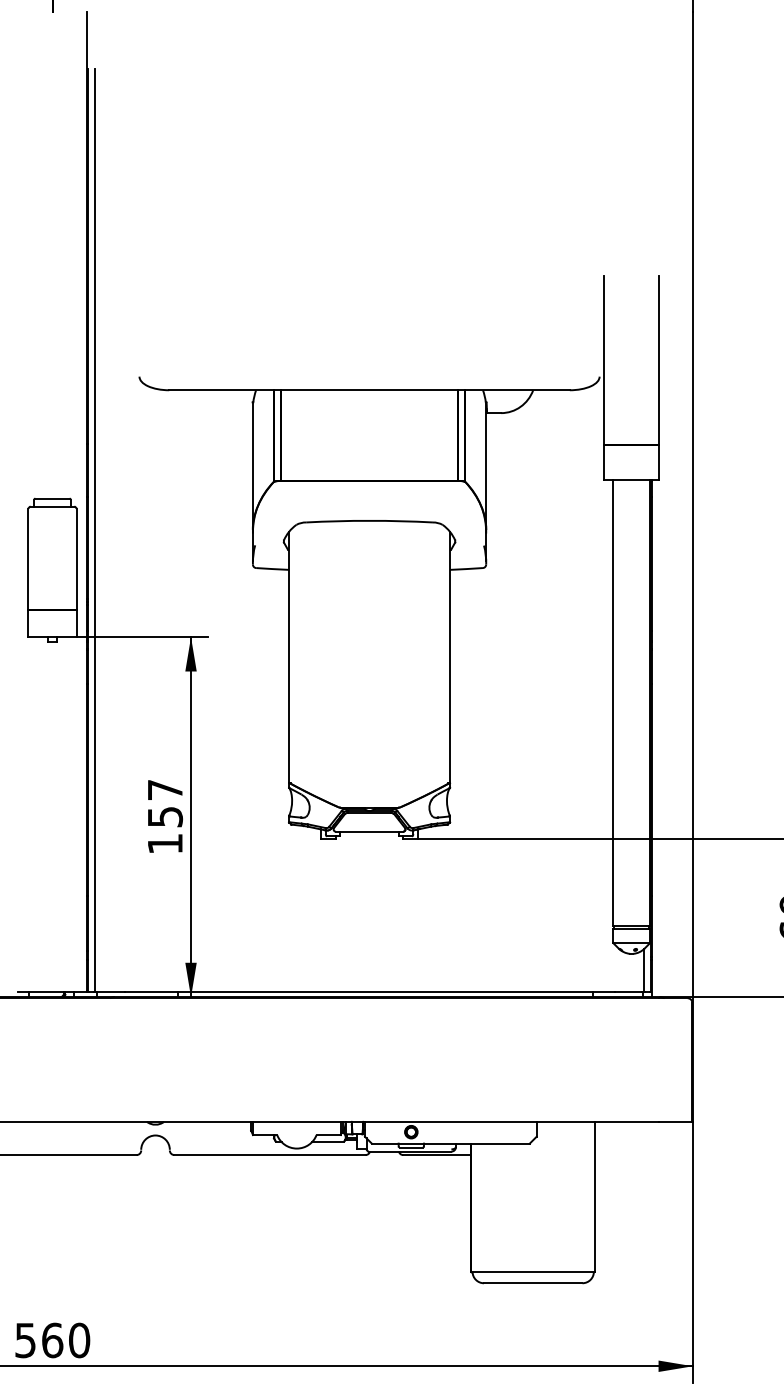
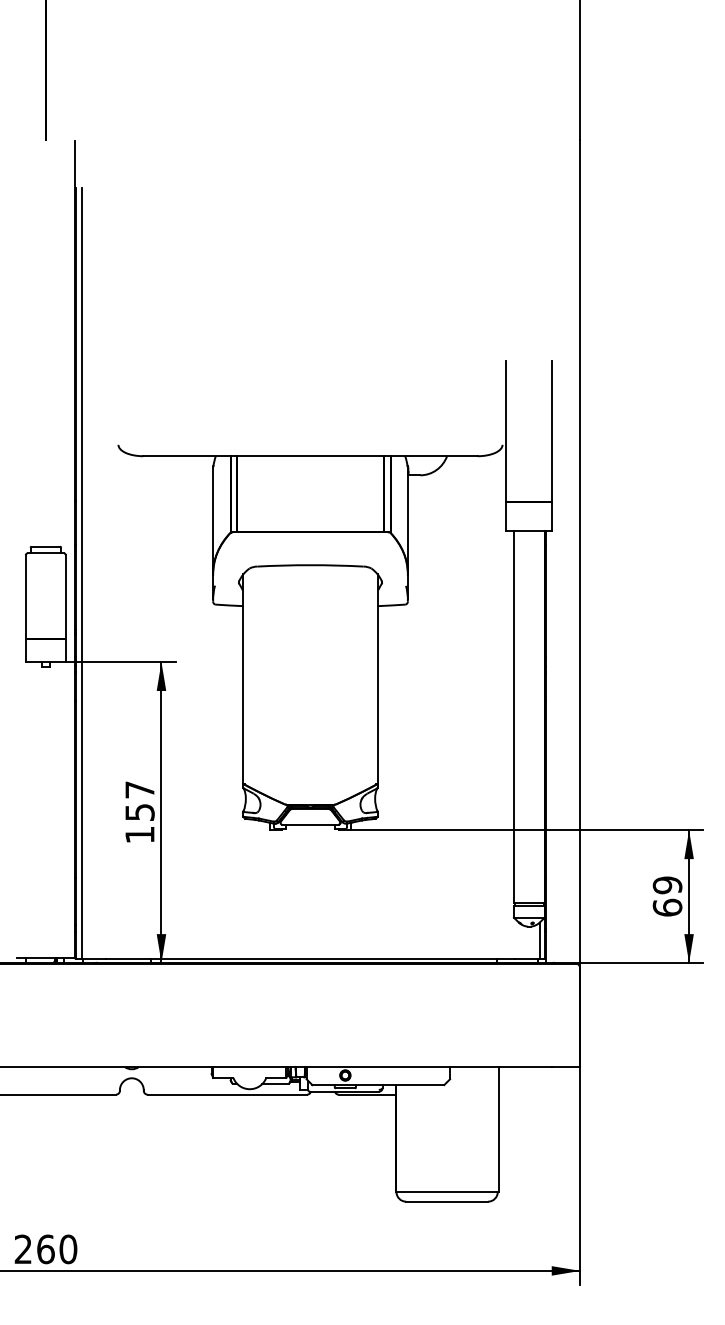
text: (24, 1340) -> (22, 1249), 560 -> 260

